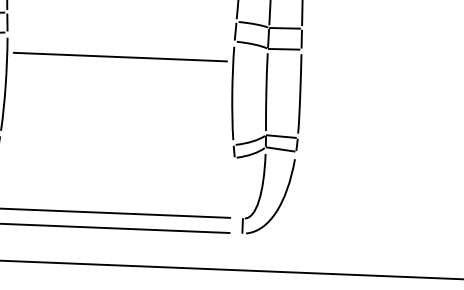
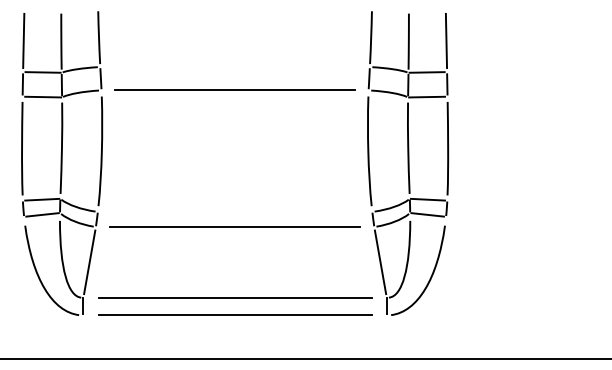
line: (120, 37) -> (234, 90), added
line: (119, 56) -> (234, 226), moved
line: (238, 188) -> (380, 262), added

